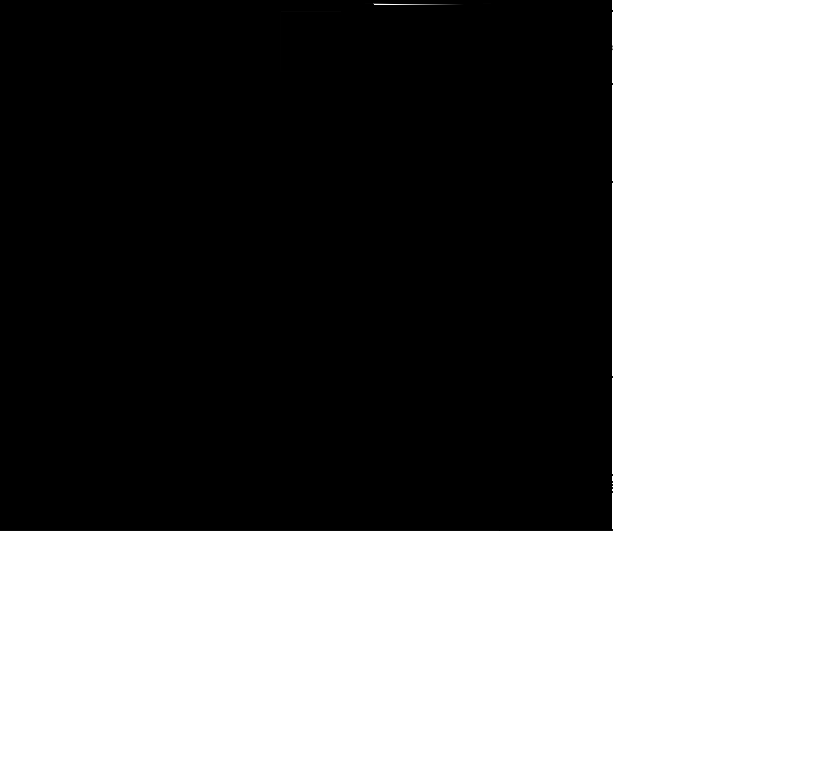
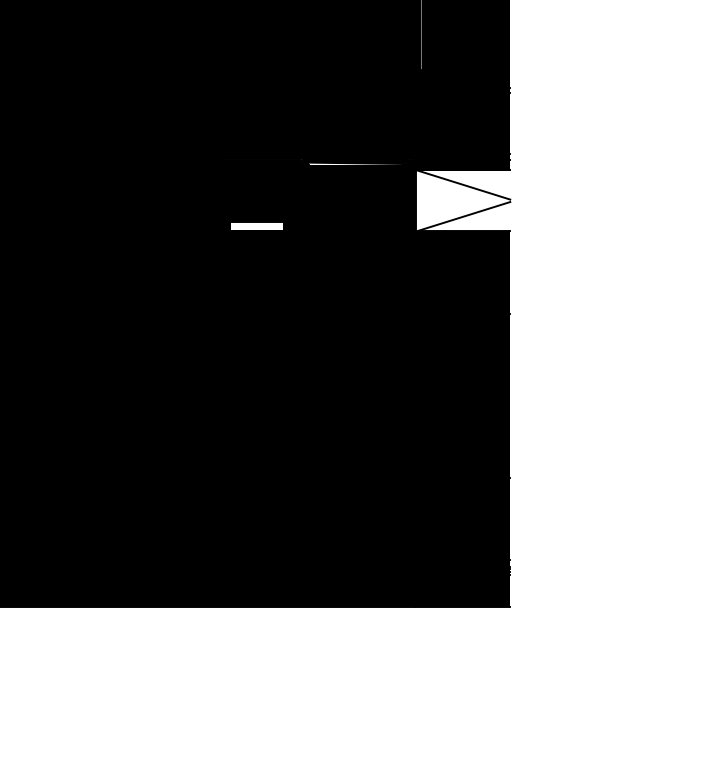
fill: (556, 47) -> (463, 200), removed
fill: (311, 78) -> (257, 226), removed

